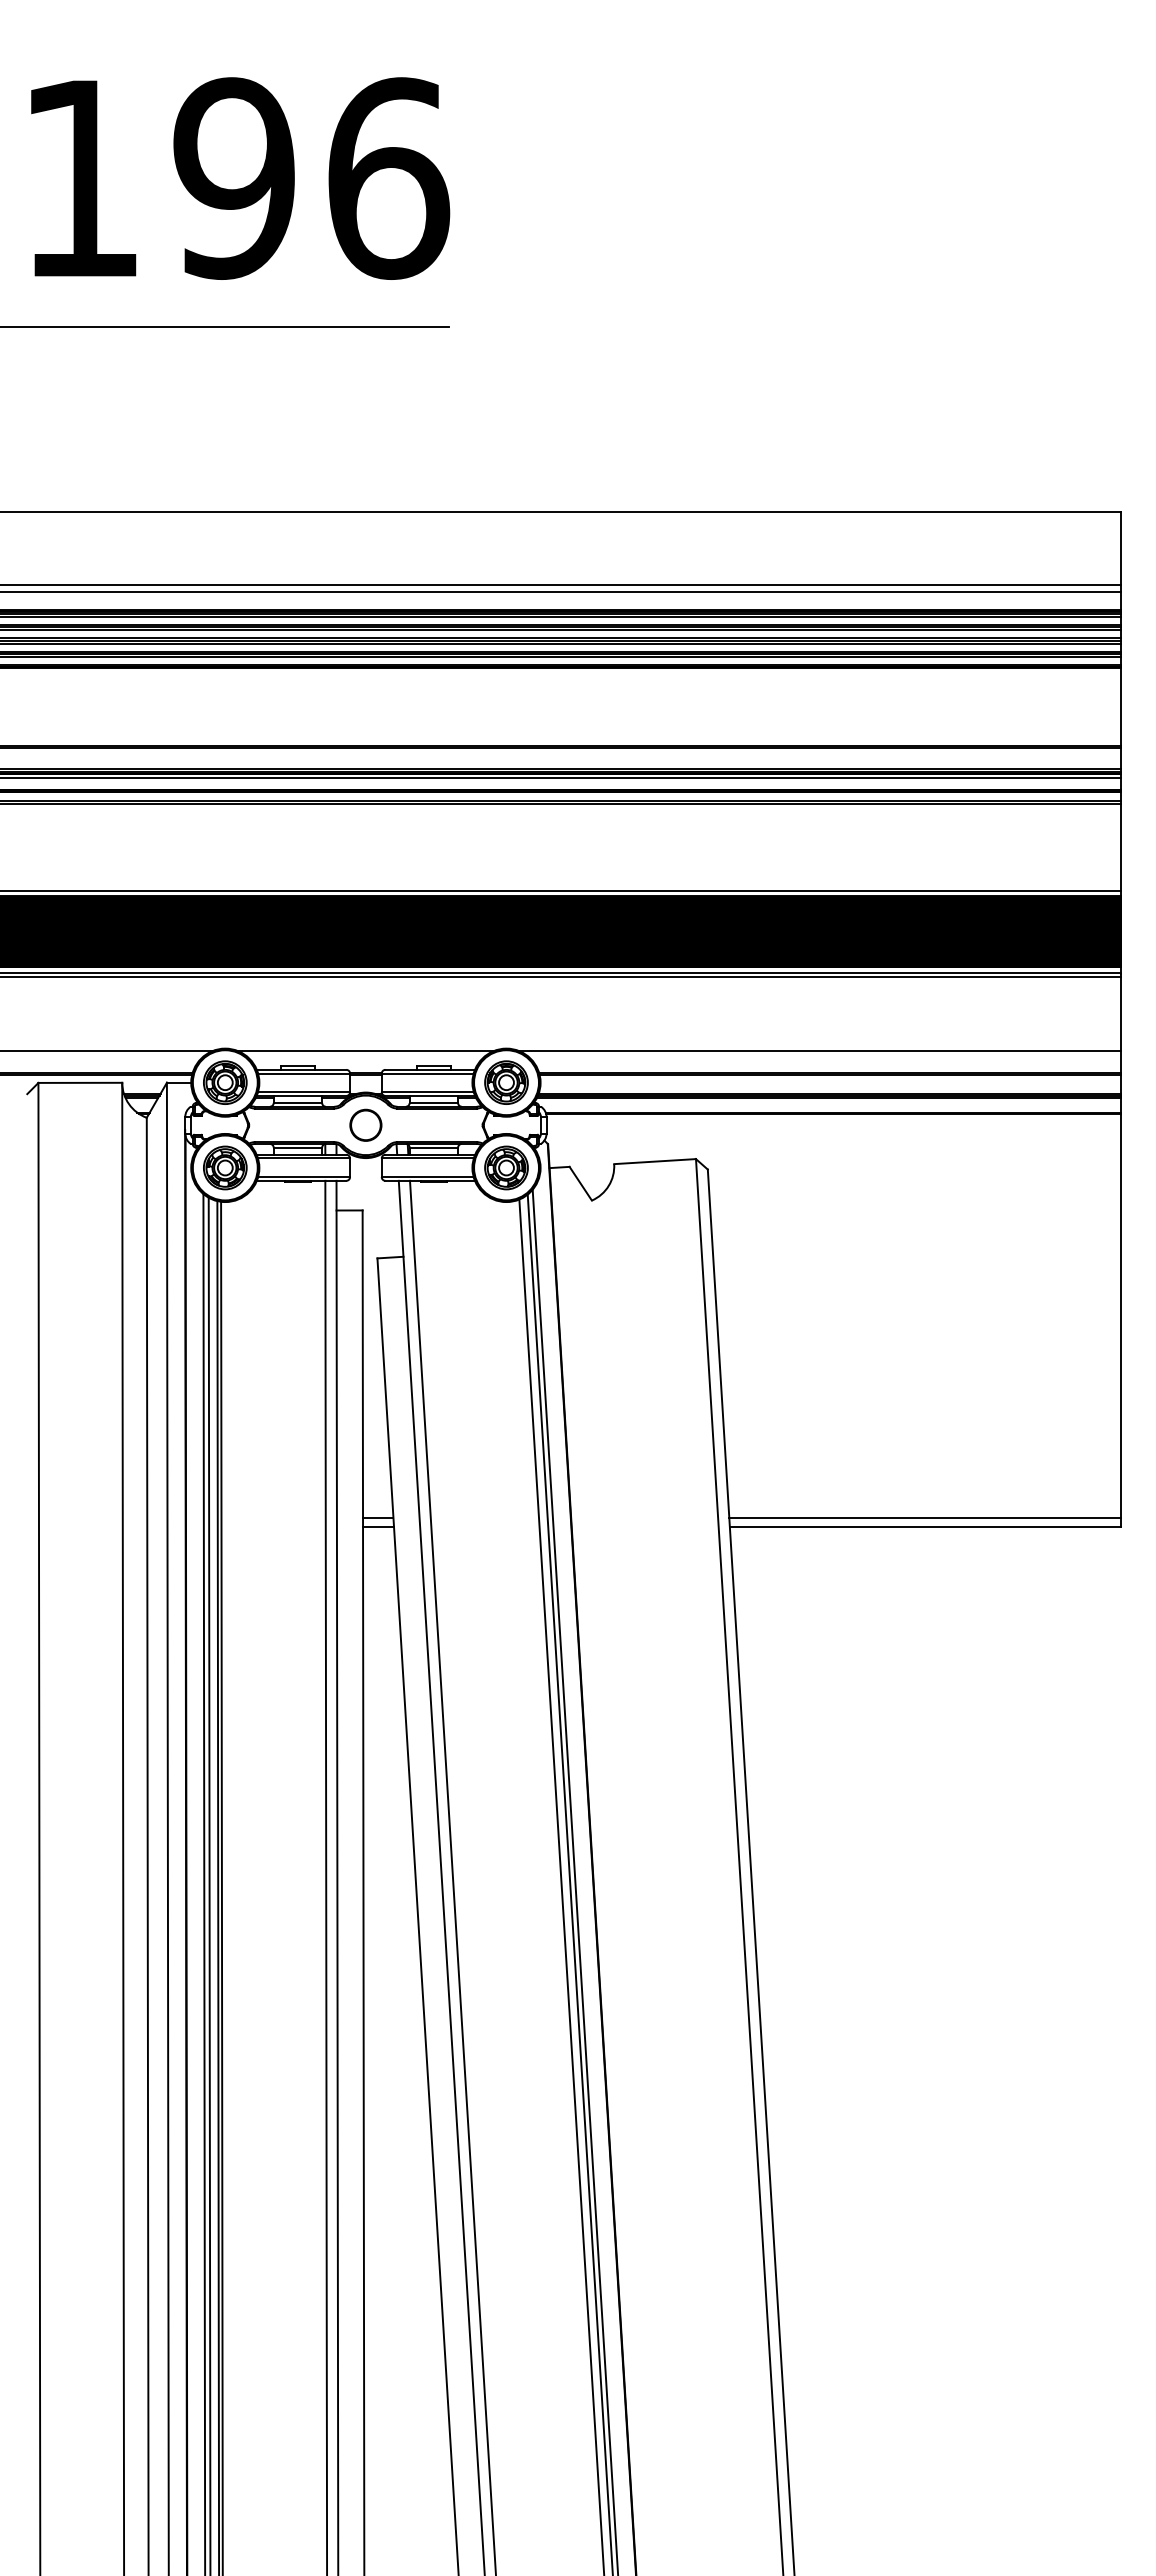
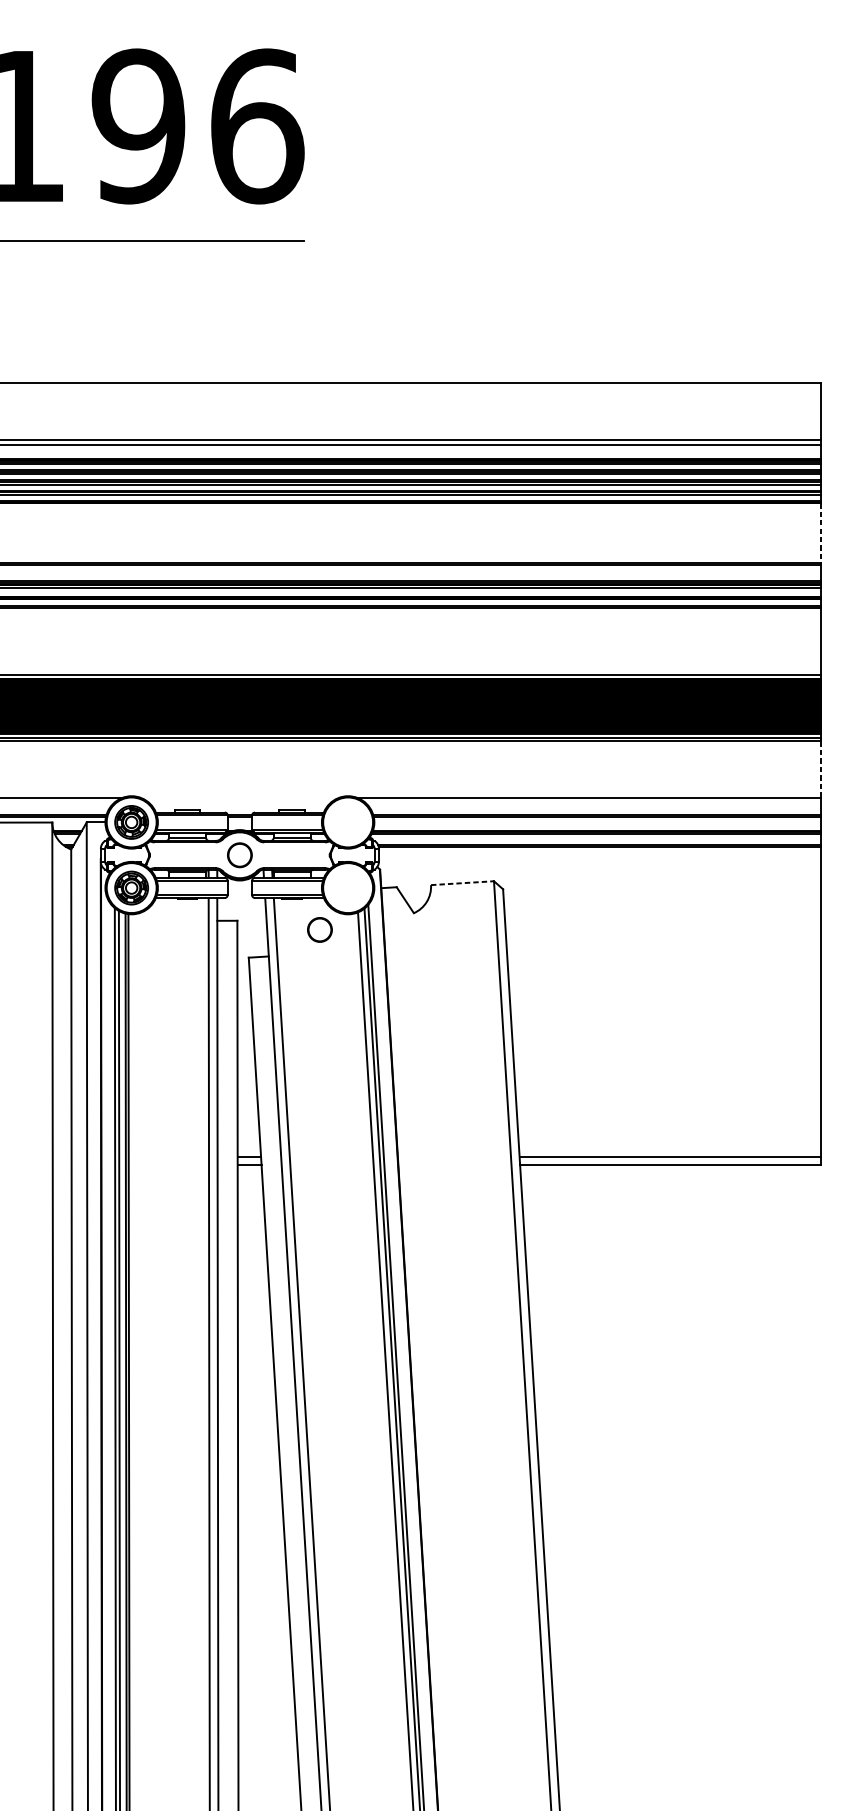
line: (1121, 707) -> (821, 533), solid -> dashed
line: (1121, 1014) -> (821, 769), solid -> dashed
line: (365, 1050) -> (239, 797), removed
part: (506, 1082) -> (348, 822), removed
line: (655, 1161) -> (462, 883), solid -> dashed
part: (506, 1167) -> (348, 887), removed
circle: (469, 1221) -> (319, 929), added

